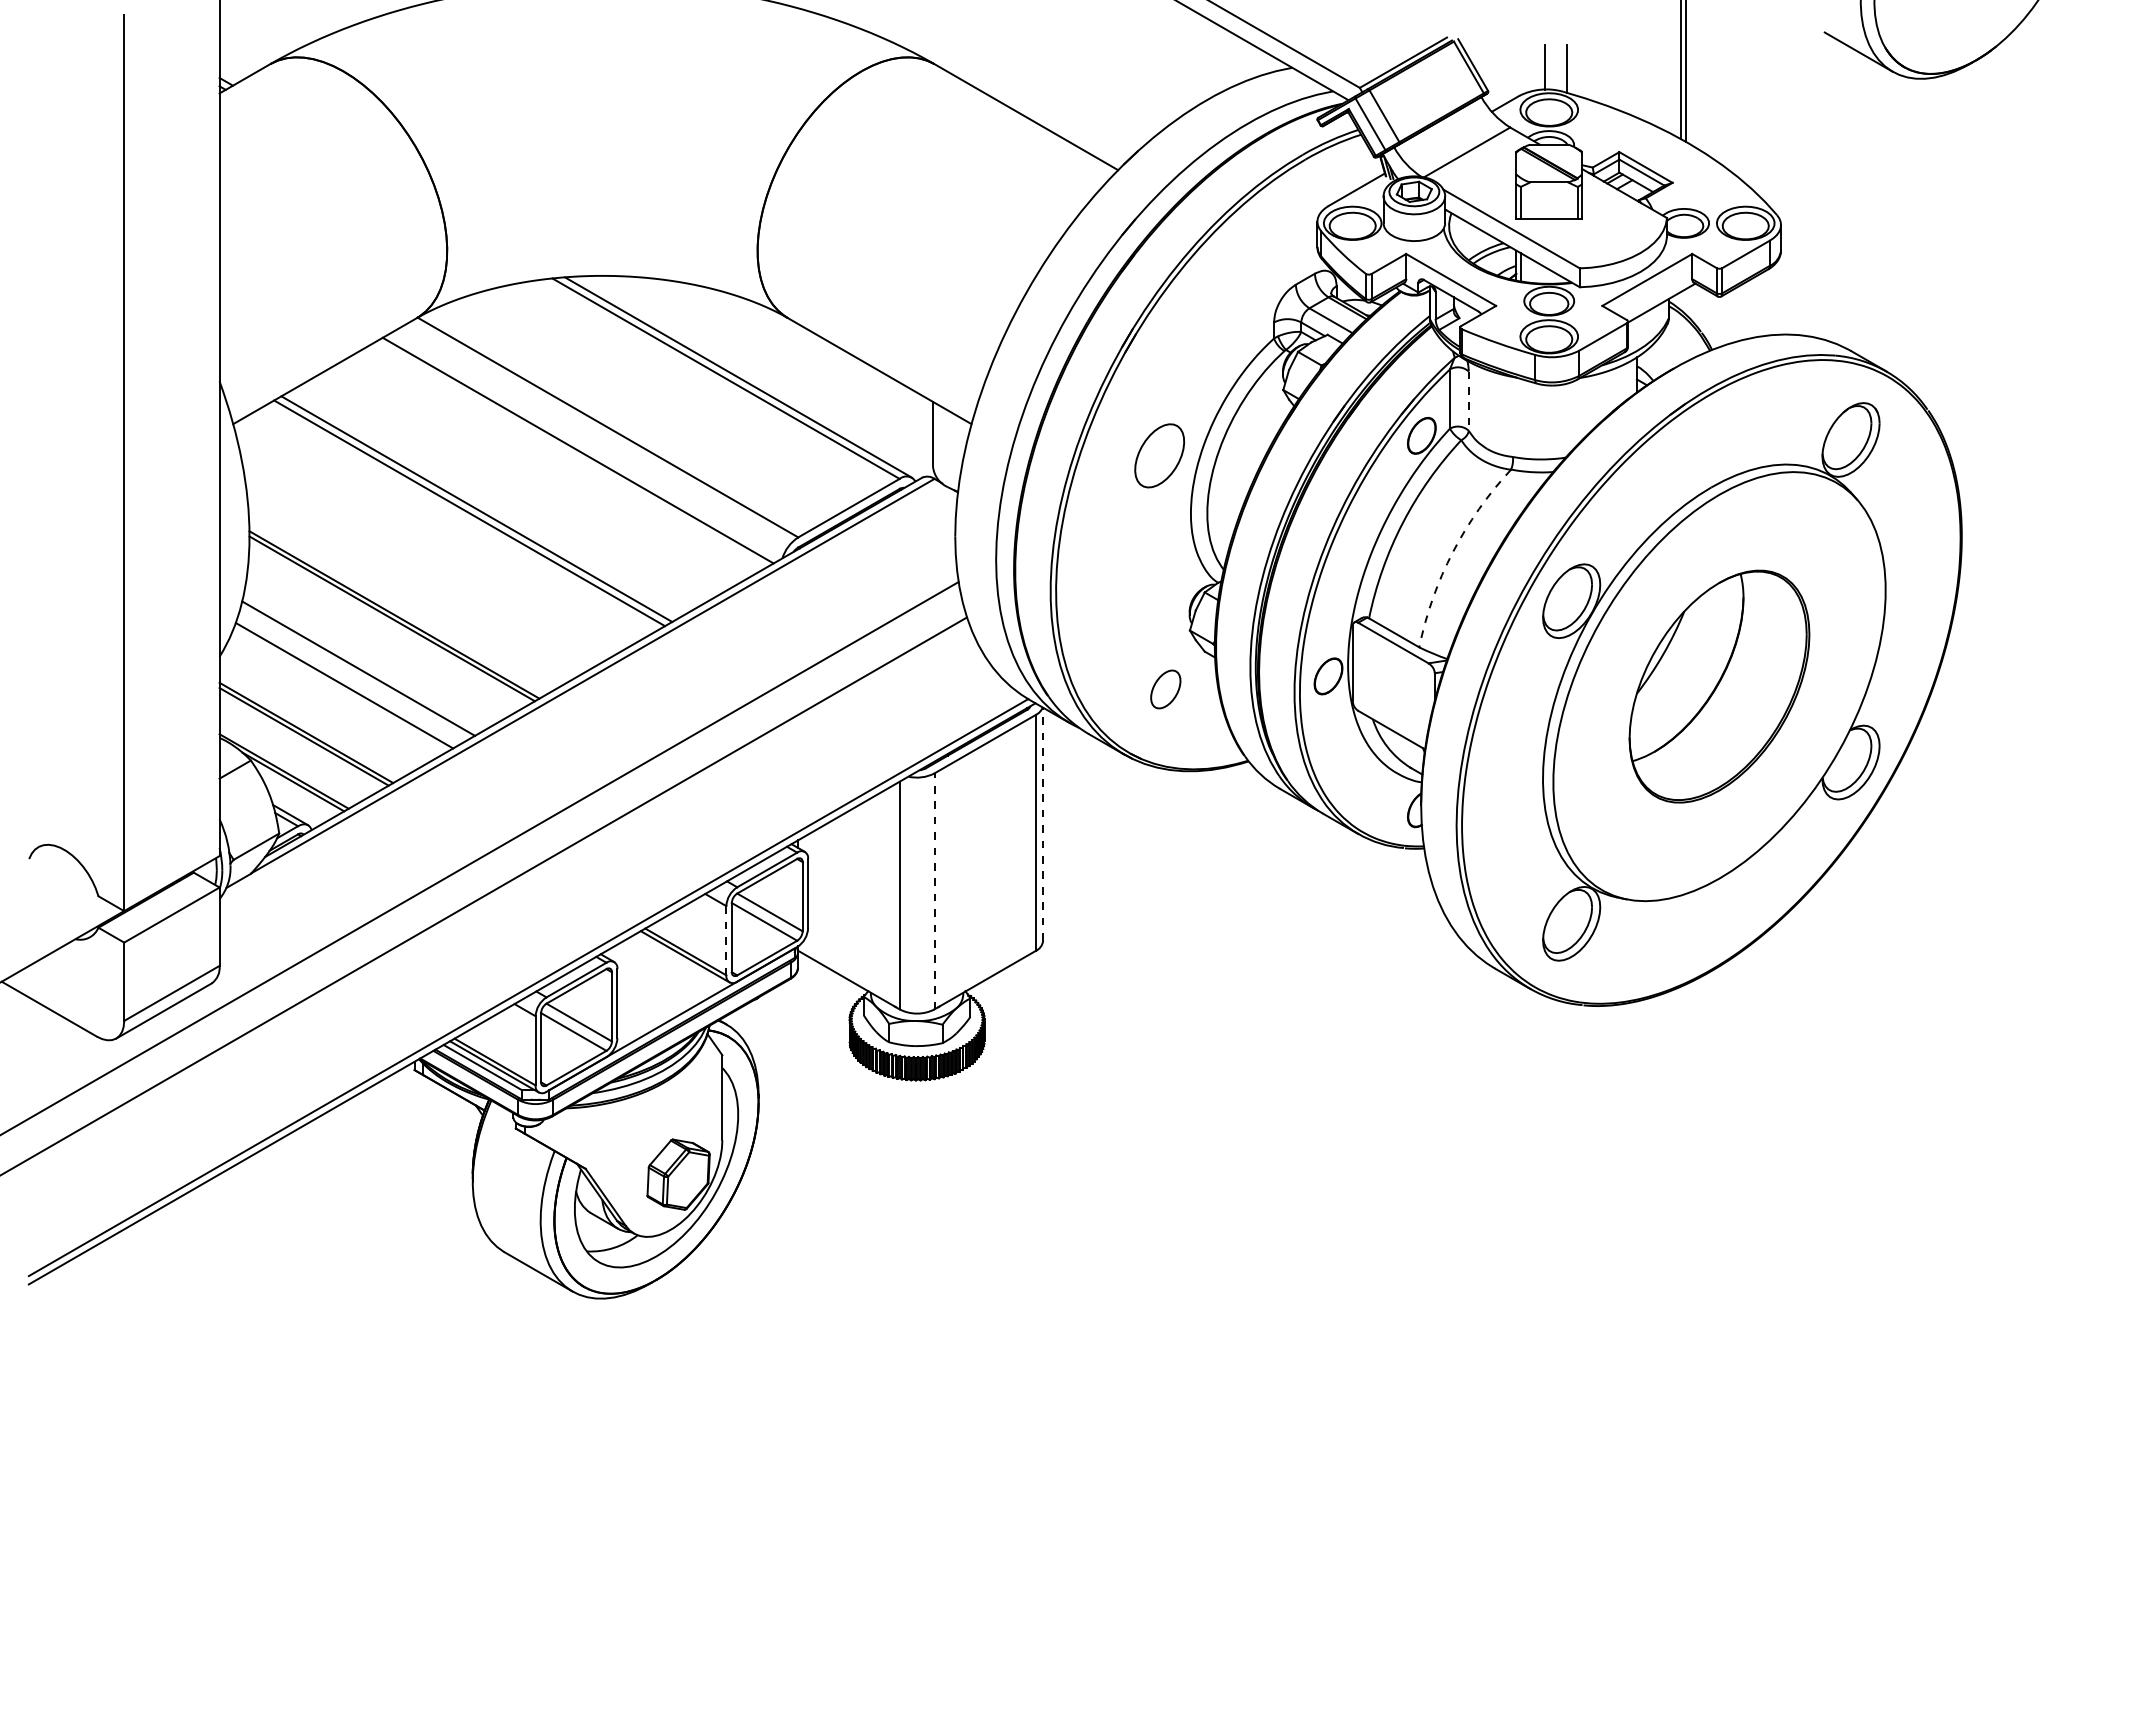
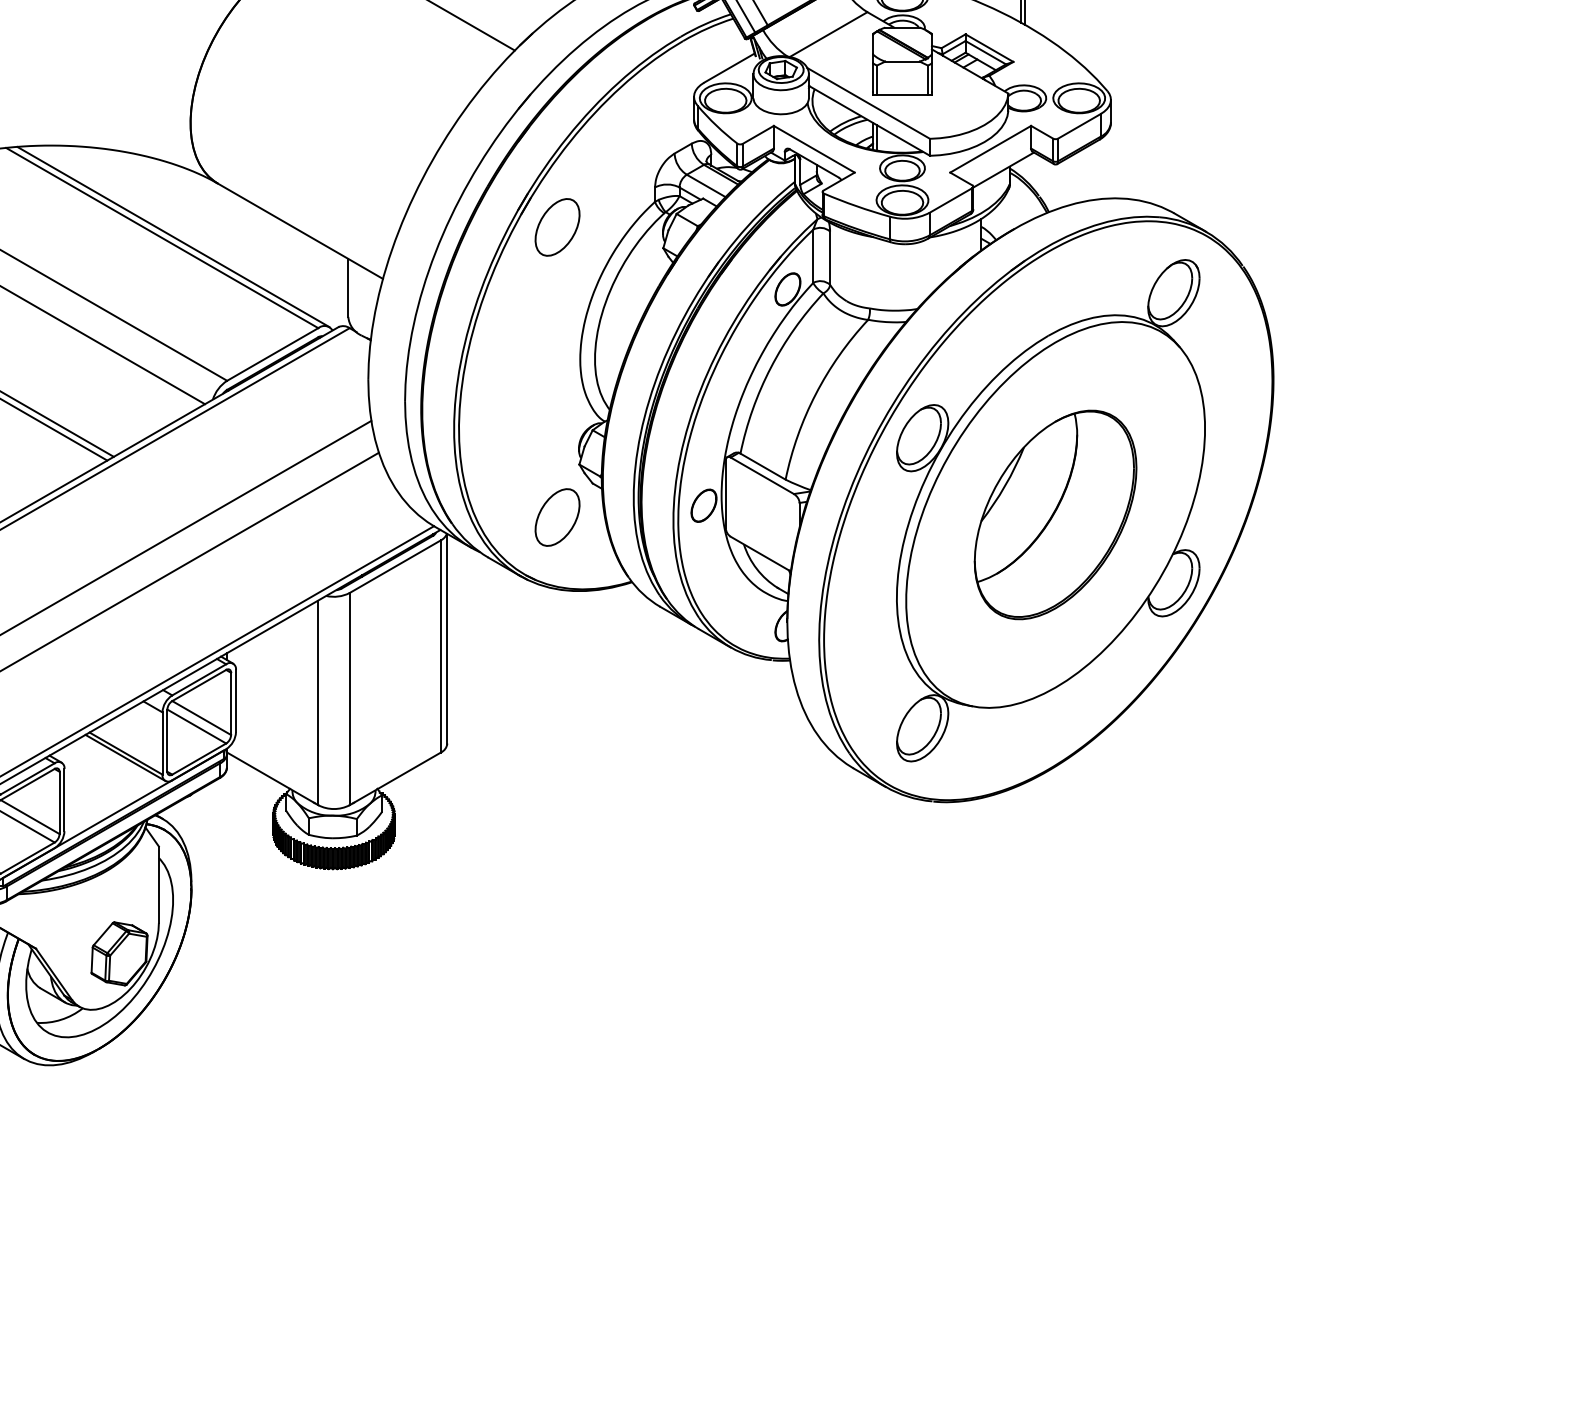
line: (1468, 401) -> (829, 258), dashed -> solid
part: (1159, 455) -> (557, 227), moved
arc: (1452, 552) -> (815, 394), dashed -> solid
part: (1165, 689) -> (557, 517), size x1.67
line: (1043, 824) -> (447, 638), dashed -> solid
line: (934, 891) -> (349, 699), dashed -> solid
line: (726, 940) -> (162, 743), dashed -> solid

